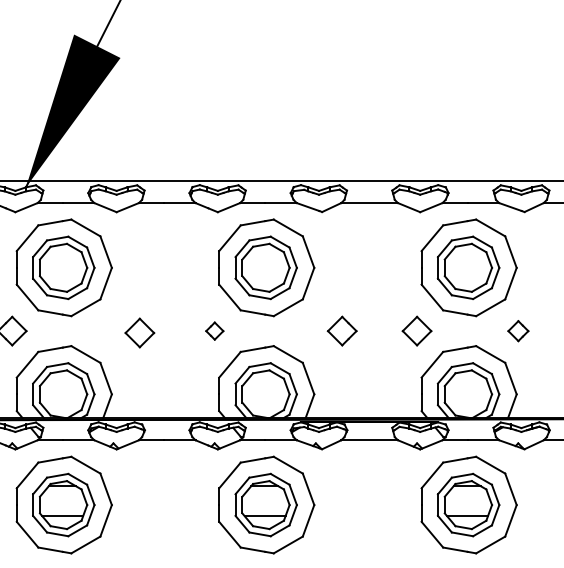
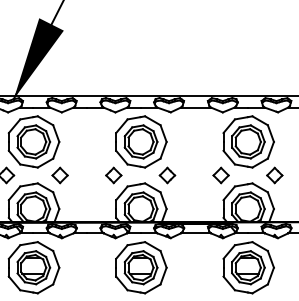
part: (214, 331) -> (113, 175), size x1.67
part: (342, 331) -> (167, 175), moved
part: (517, 331) -> (274, 175), size x1.43
part: (138, 333) -> (59, 175), moved

